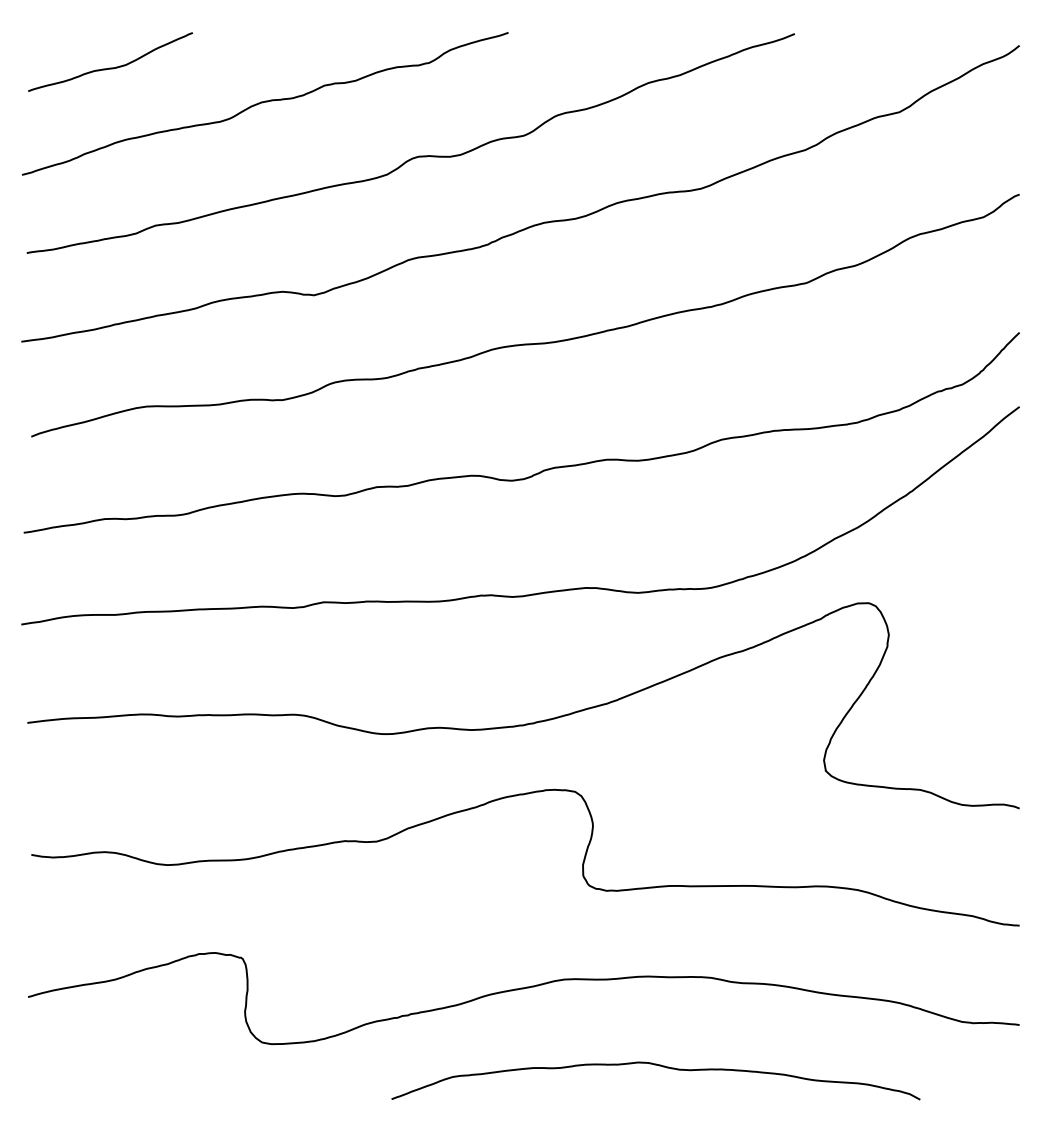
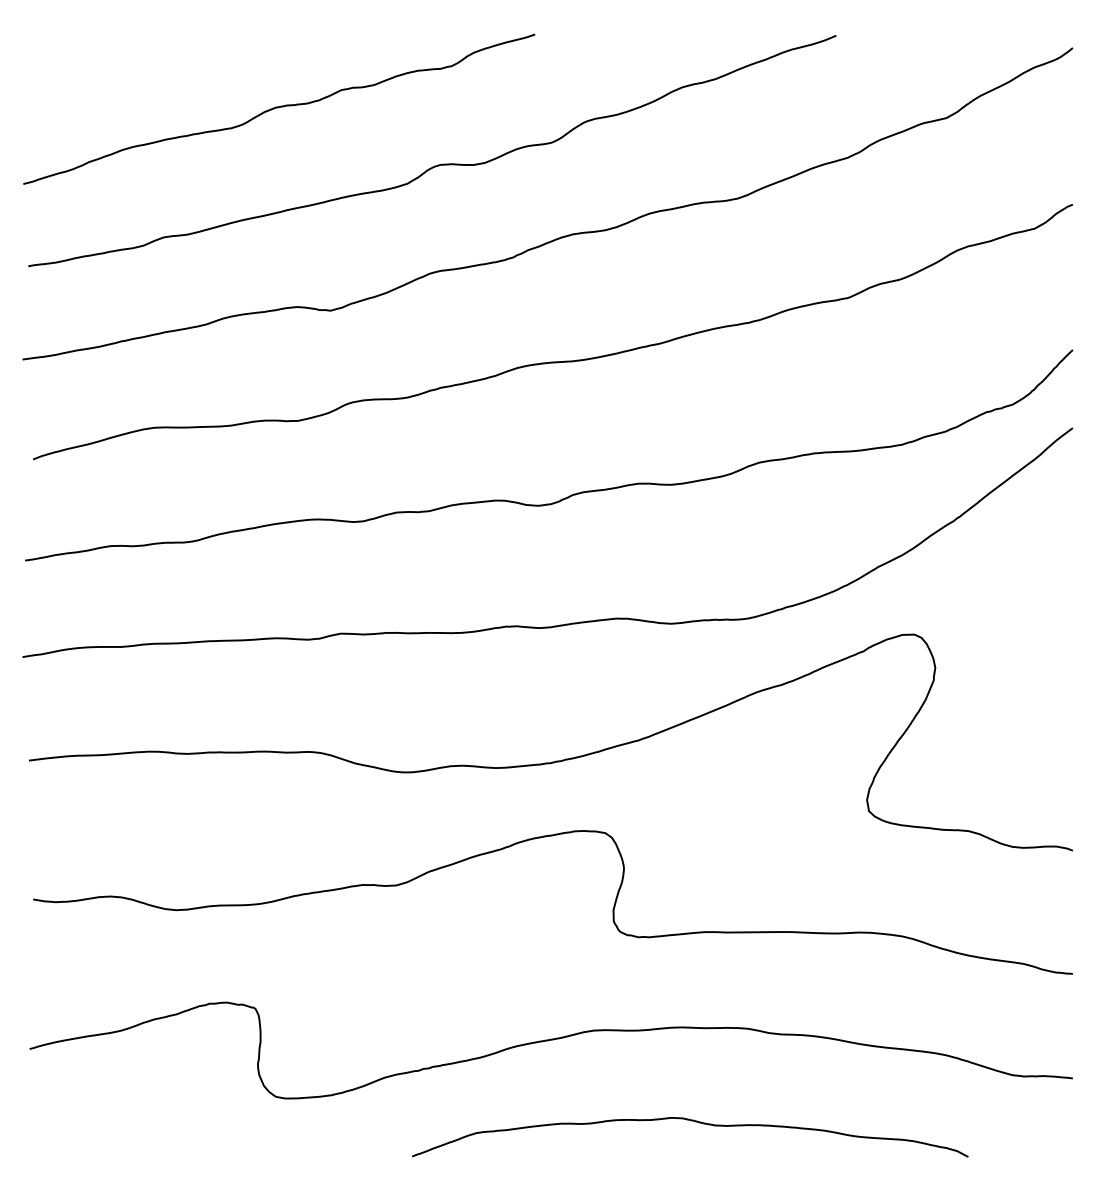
curve: (113, 66) -> (119, 70), removed

